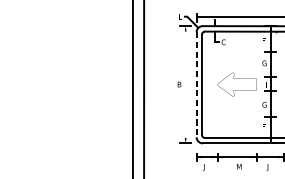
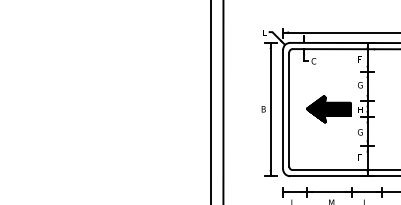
hatch: (236, 83) -> (328, 108), added
line: (185, 84) -> (270, 109), added
line: (196, 84) -> (283, 109), dashed -> solid

